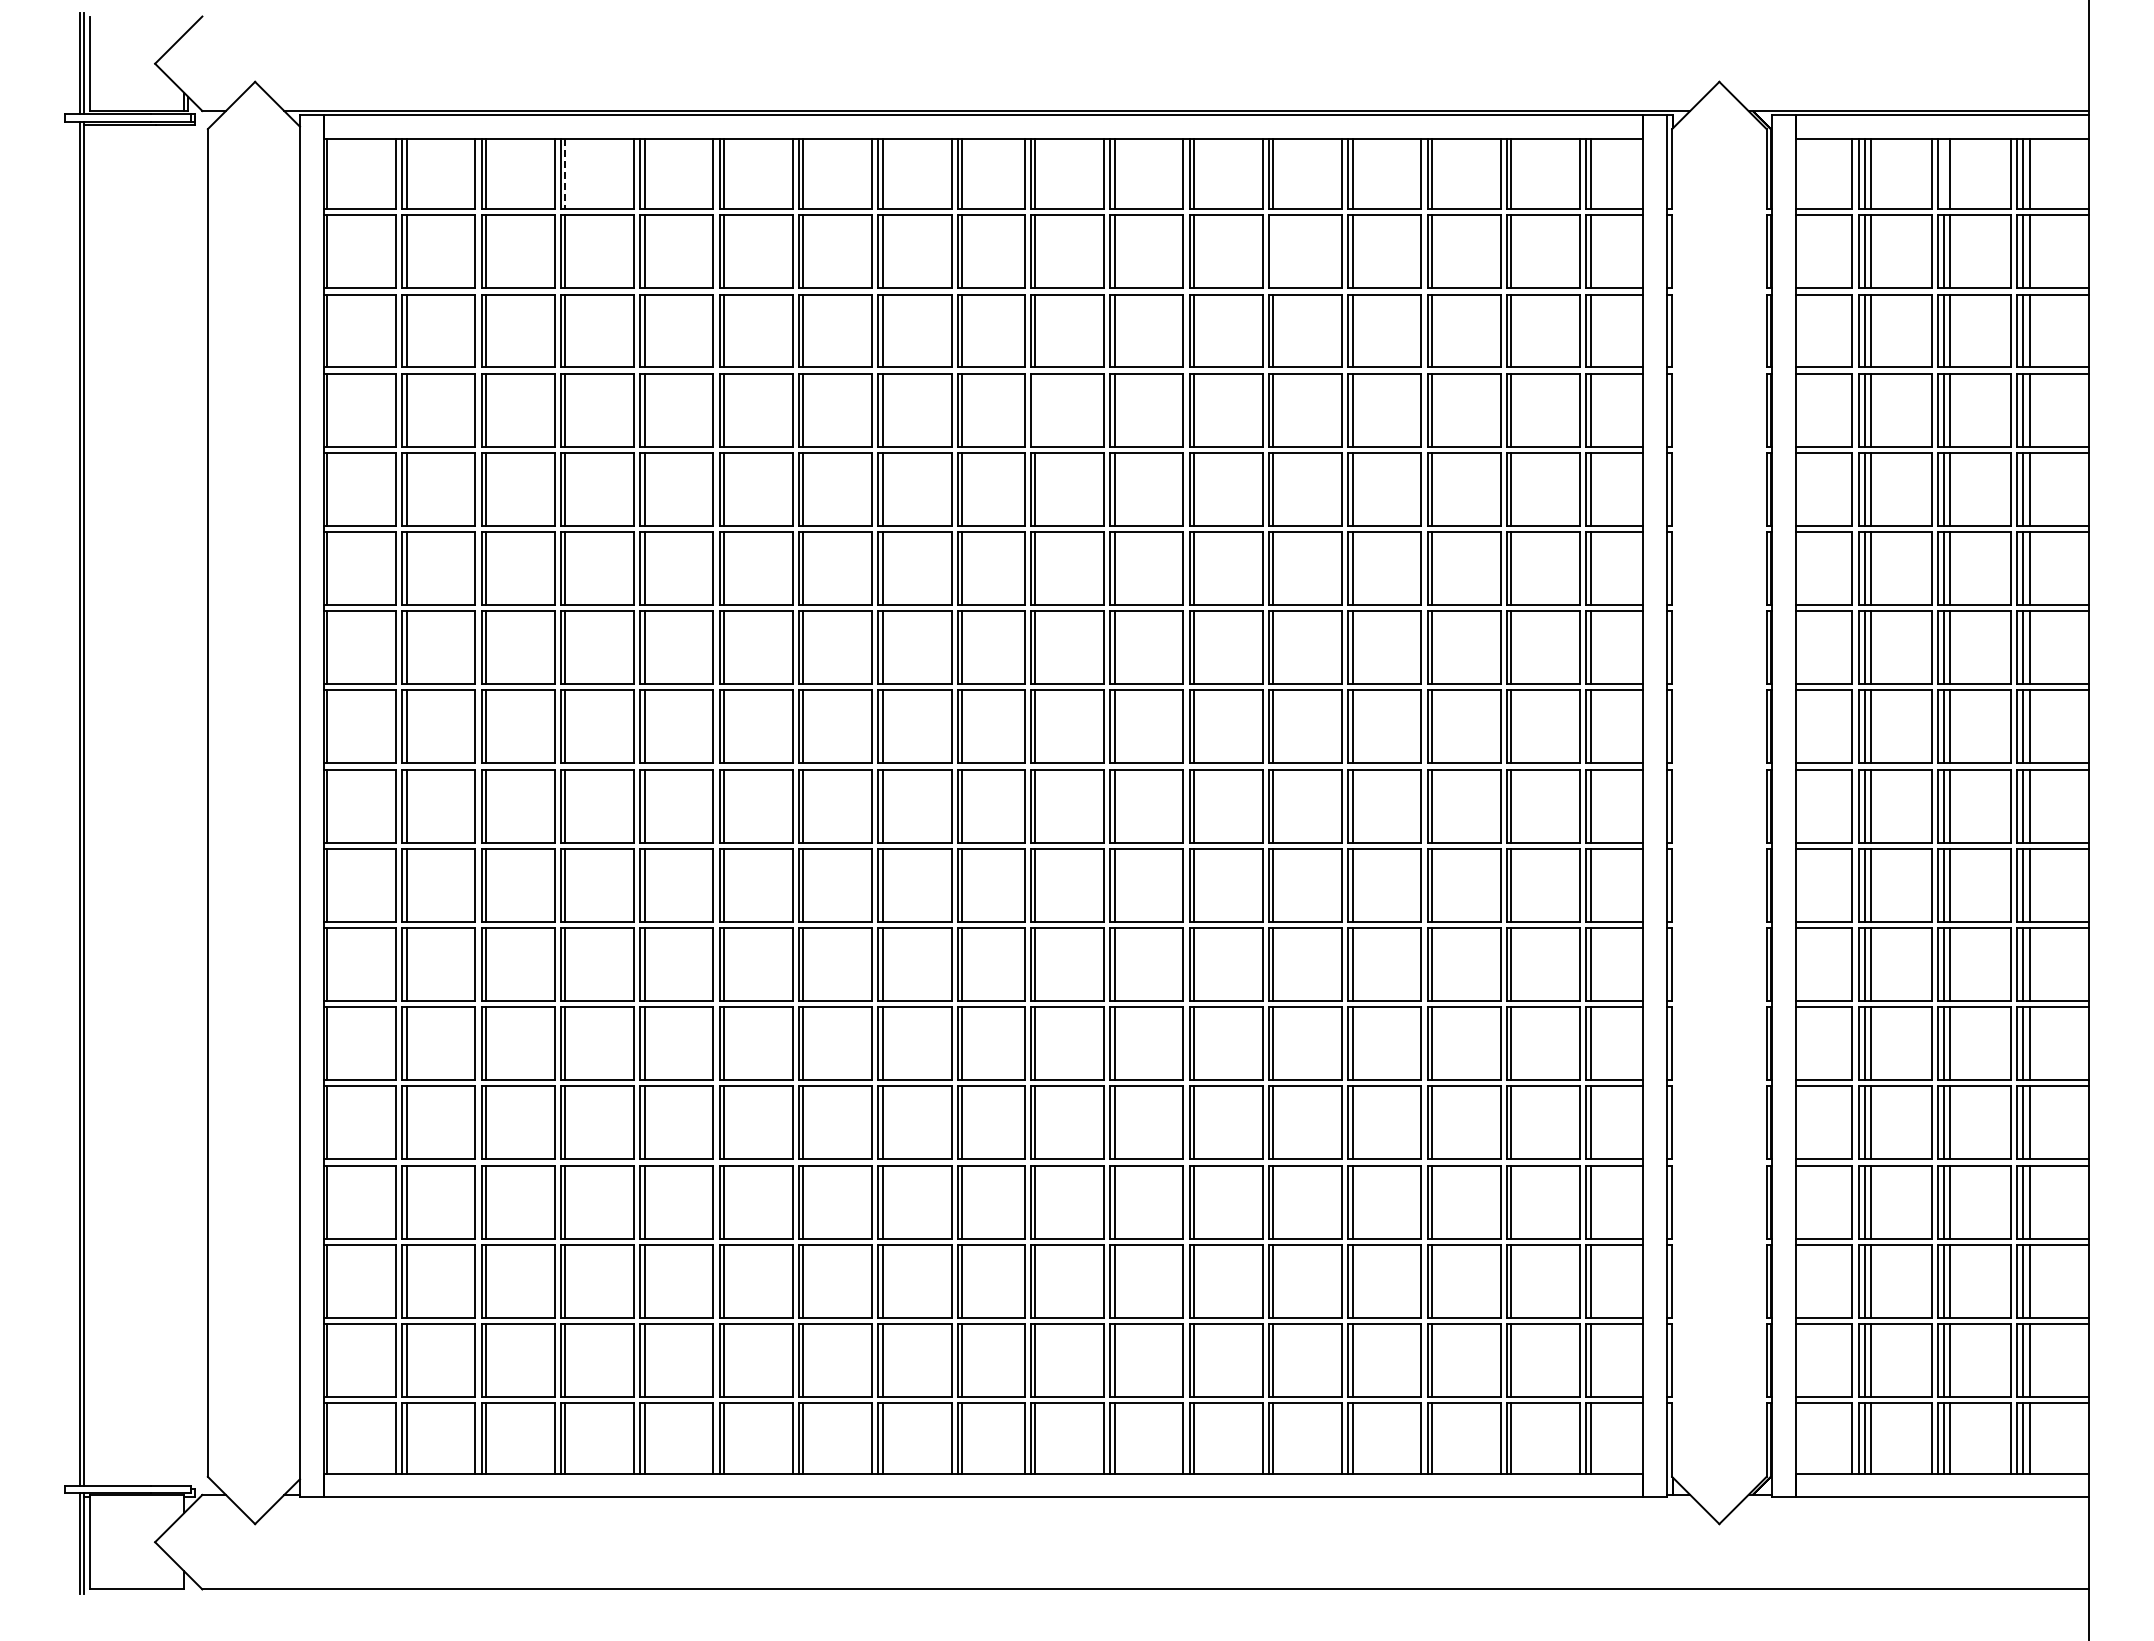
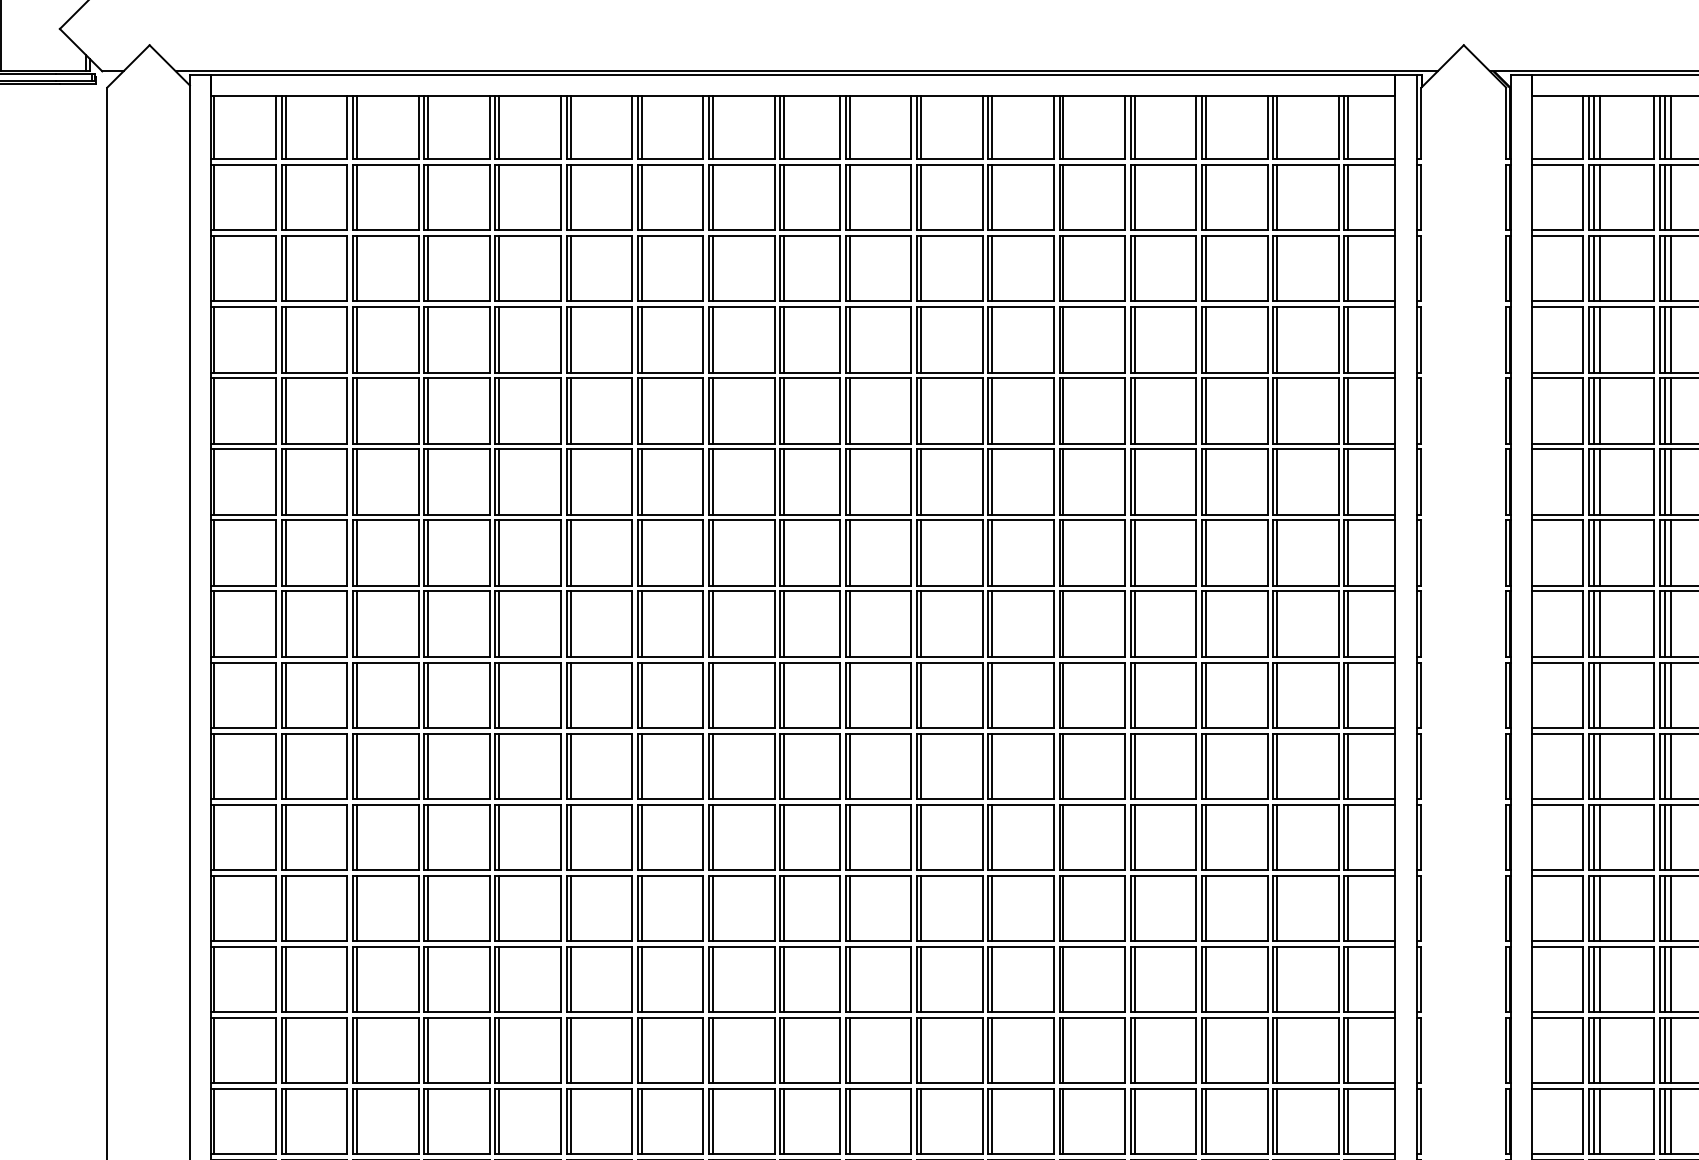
line: (1943, 173) -> (1664, 127), added
line: (565, 174) -> (428, 128), dashed -> solid
line: (1273, 251) -> (1063, 197), added
line: (1035, 409) -> (850, 339), added

